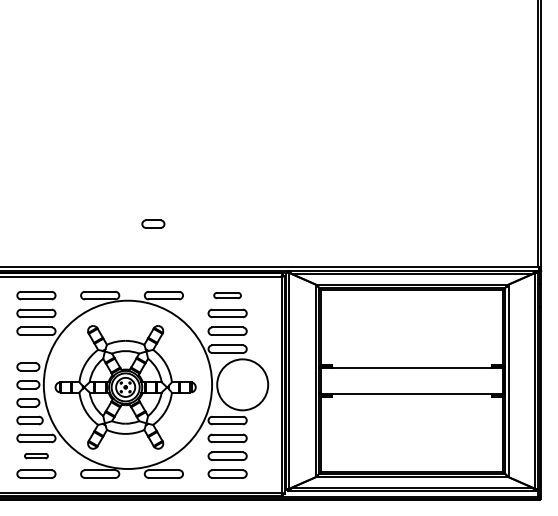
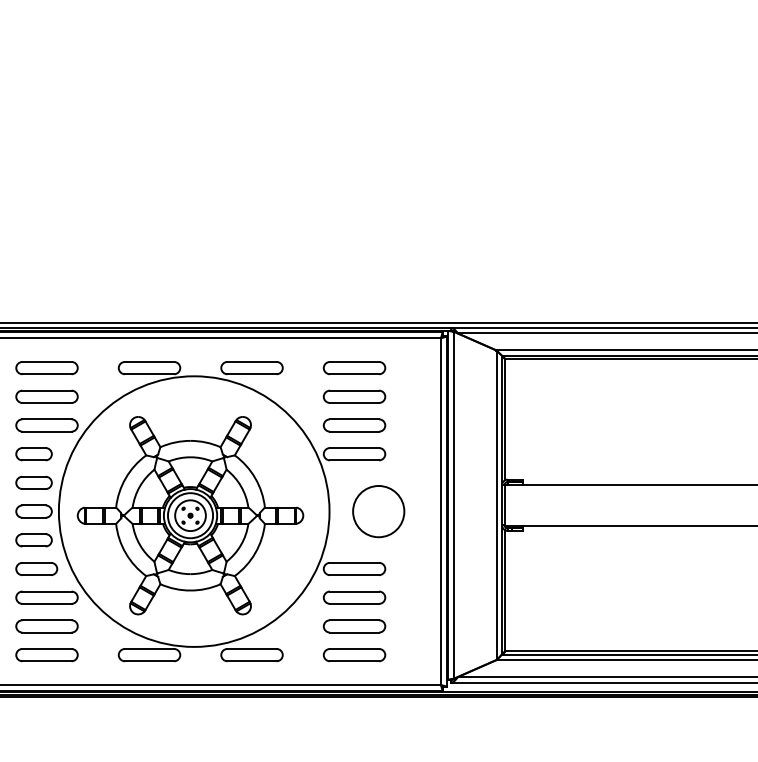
part: (153, 223) -> (34, 453), moved
part: (227, 295) -> (354, 367), size x1.43
circle: (242, 384) -> (378, 511), size x0.62
part: (36, 455) -> (47, 625), size x1.67

